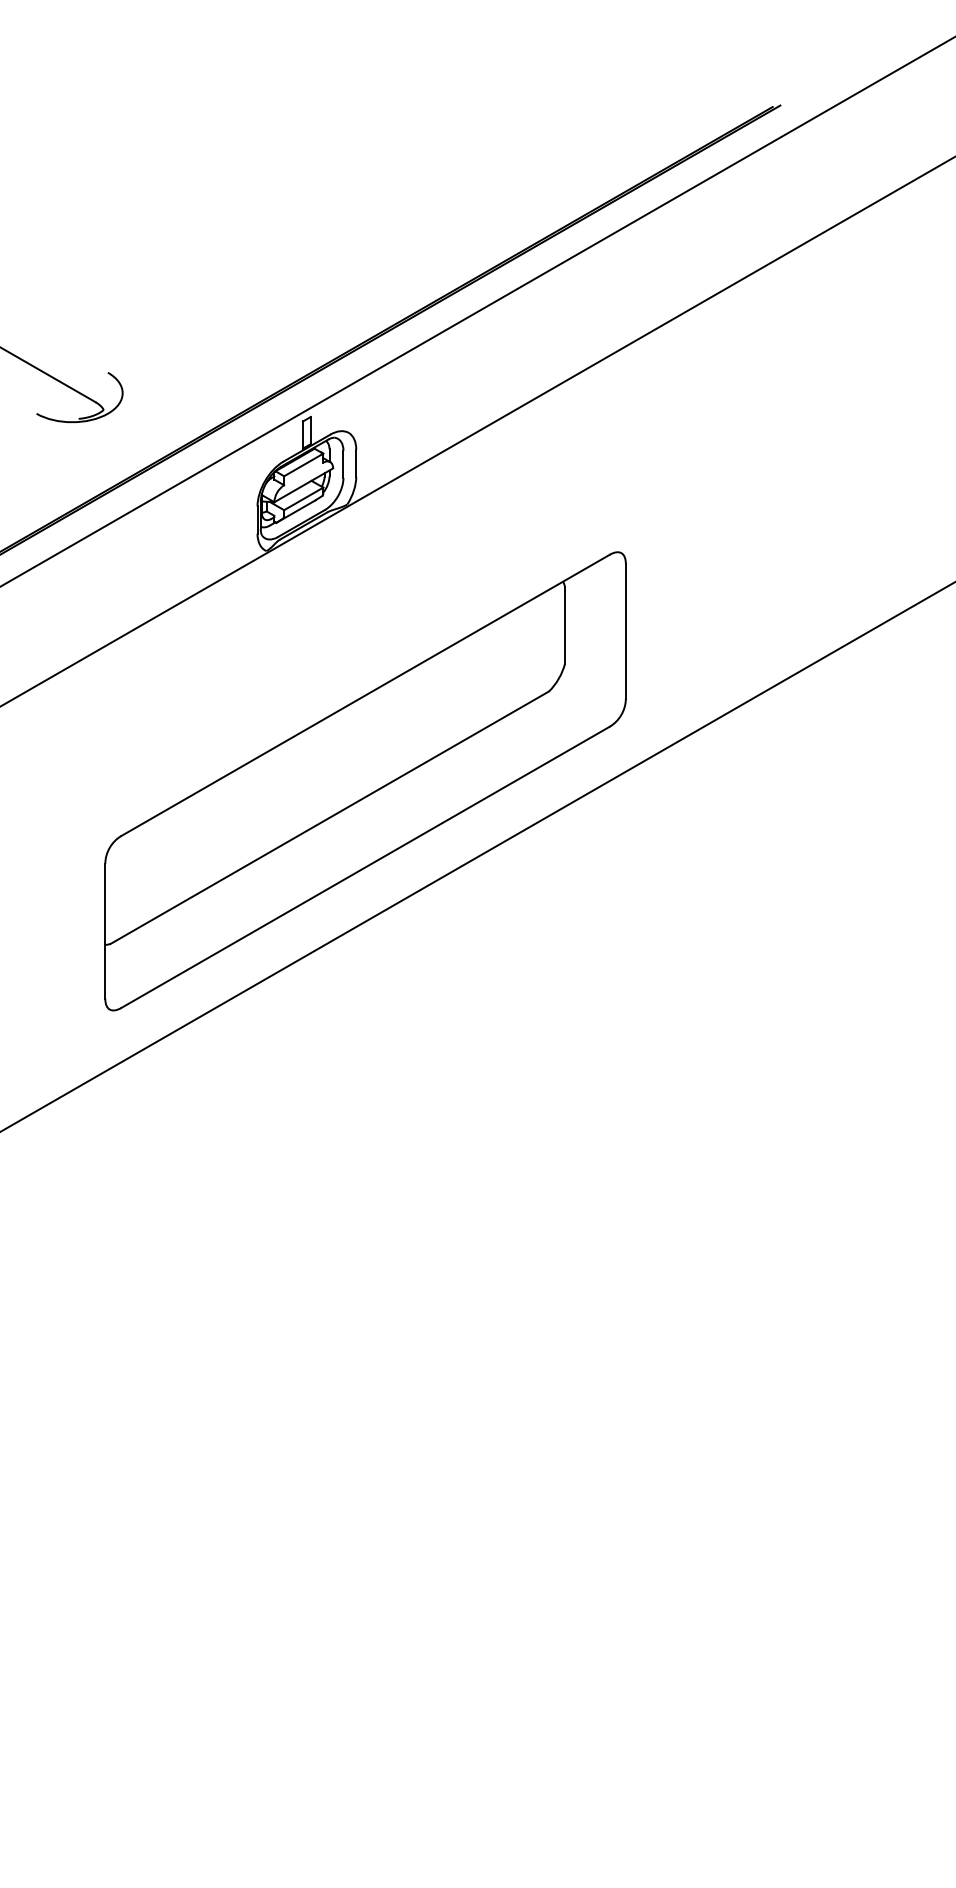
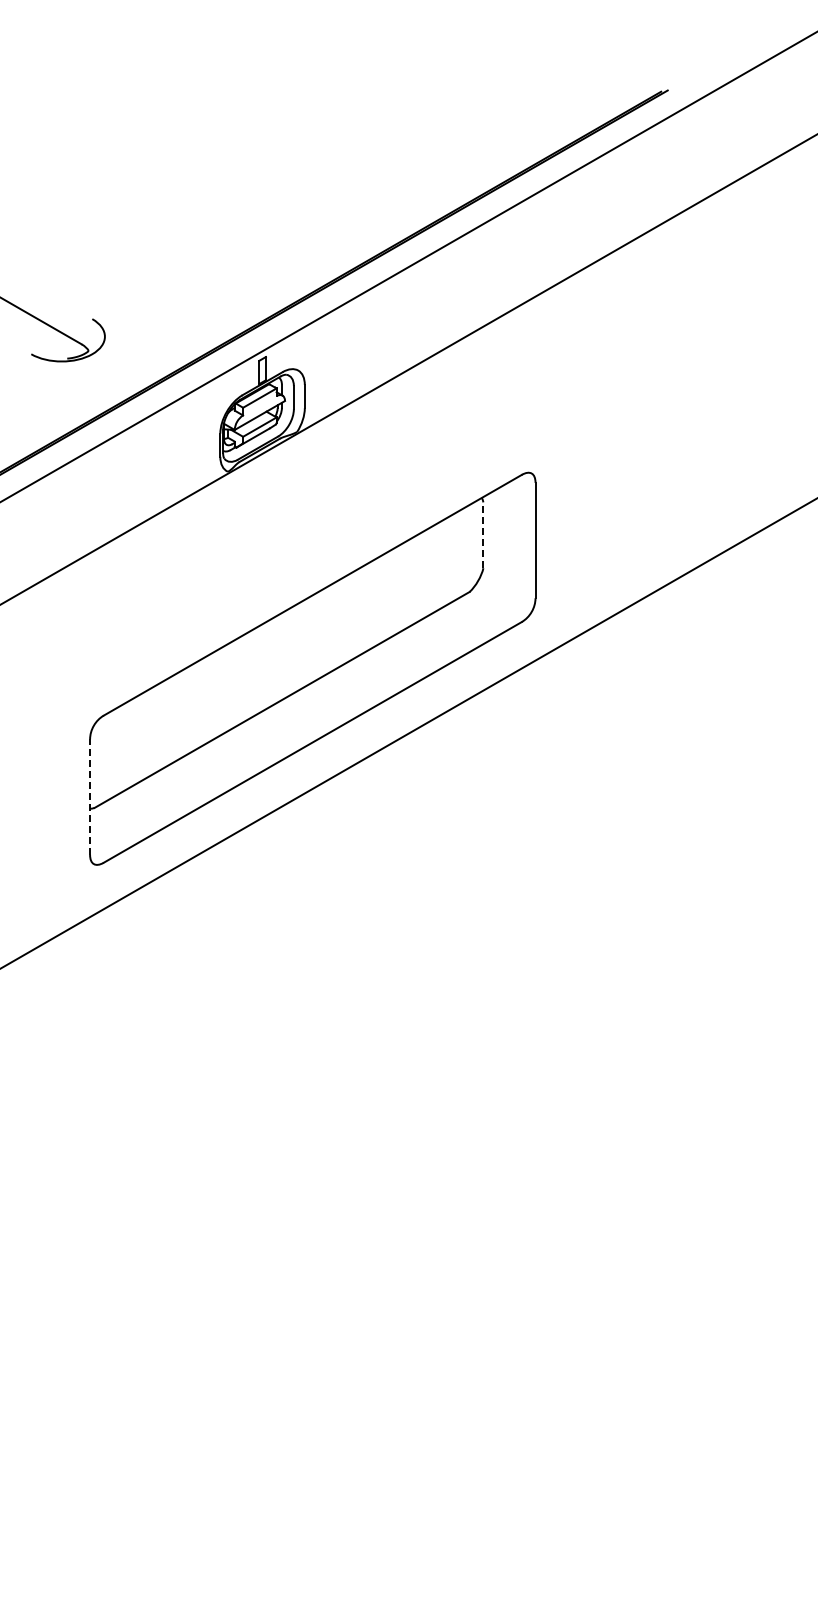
line: (565, 625) -> (483, 535), solid -> dashed
line: (105, 931) -> (90, 797), solid -> dashed

